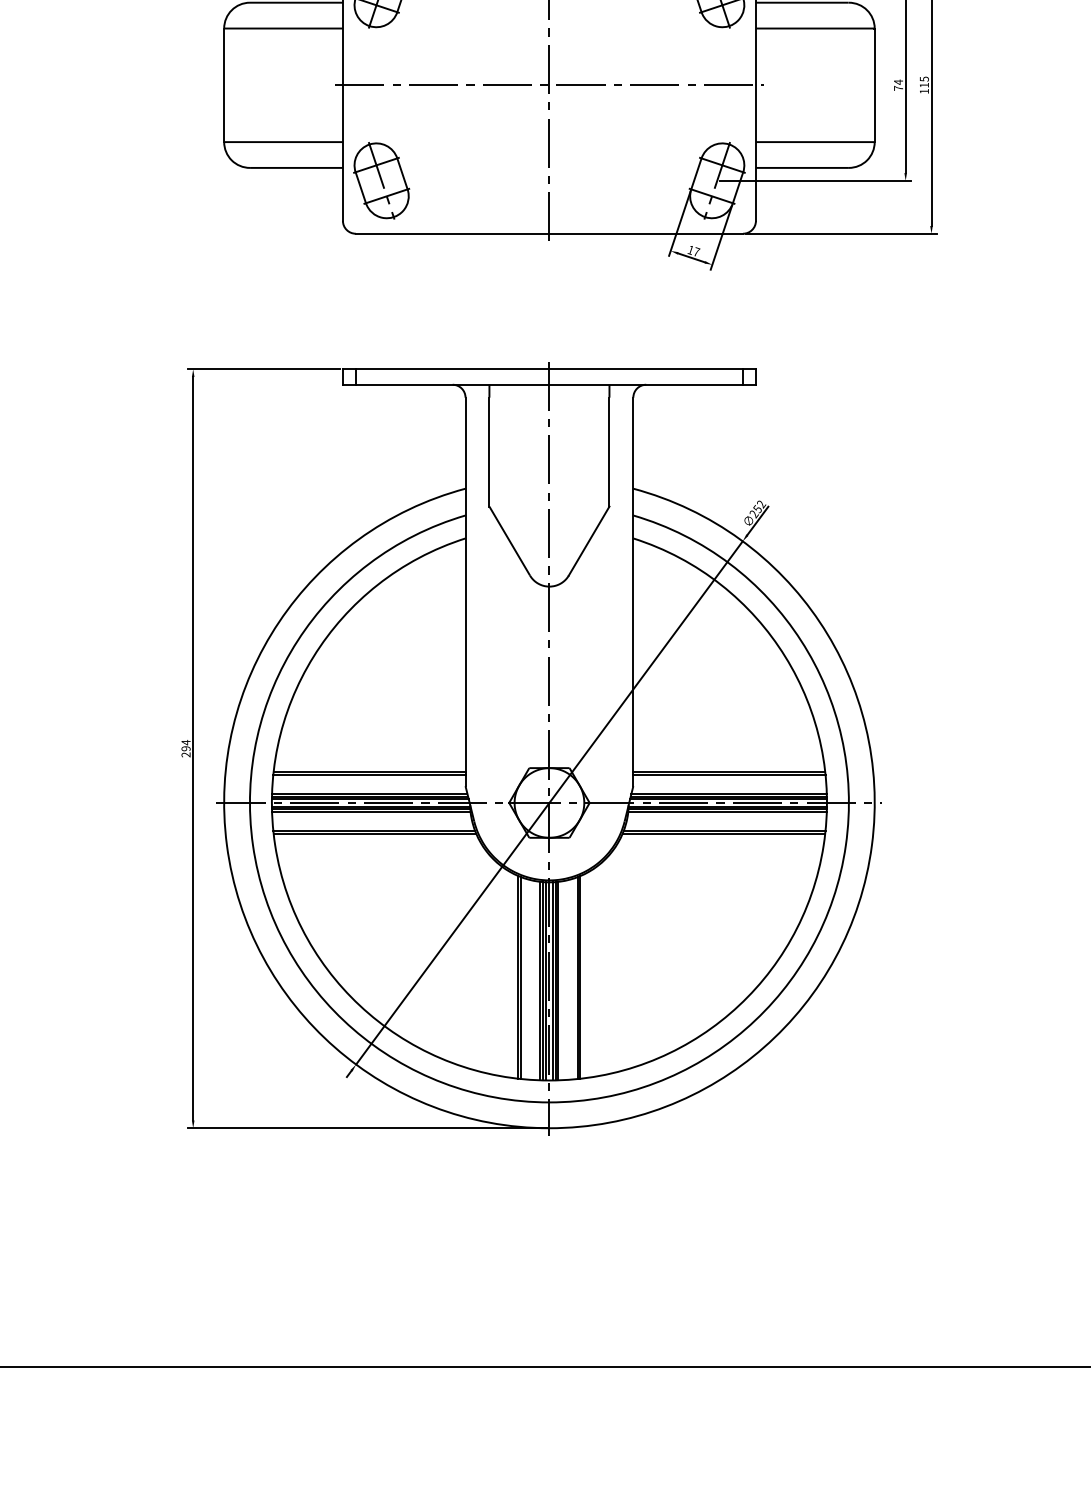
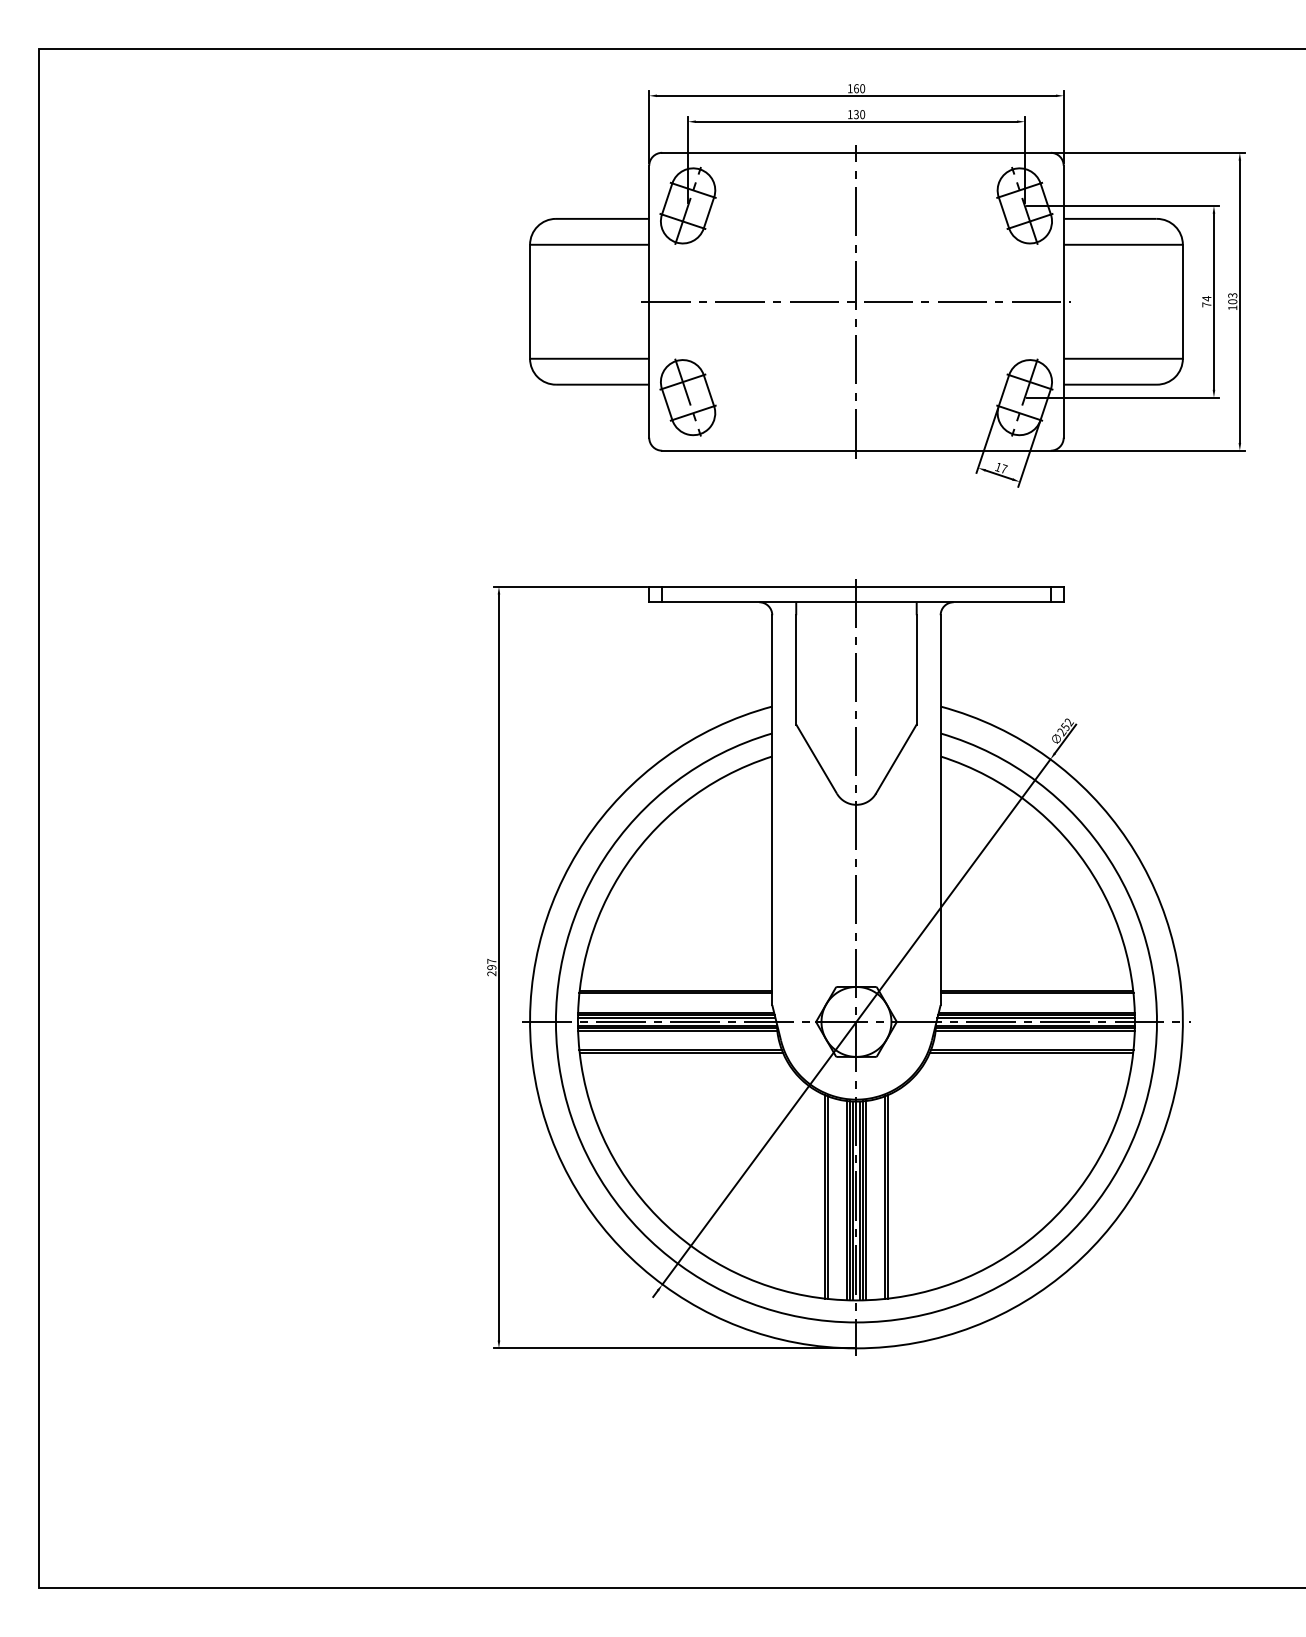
text: (924, 82) -> (1232, 298), 115 -> 103
text: (185, 742) -> (491, 961), 294 -> 297

